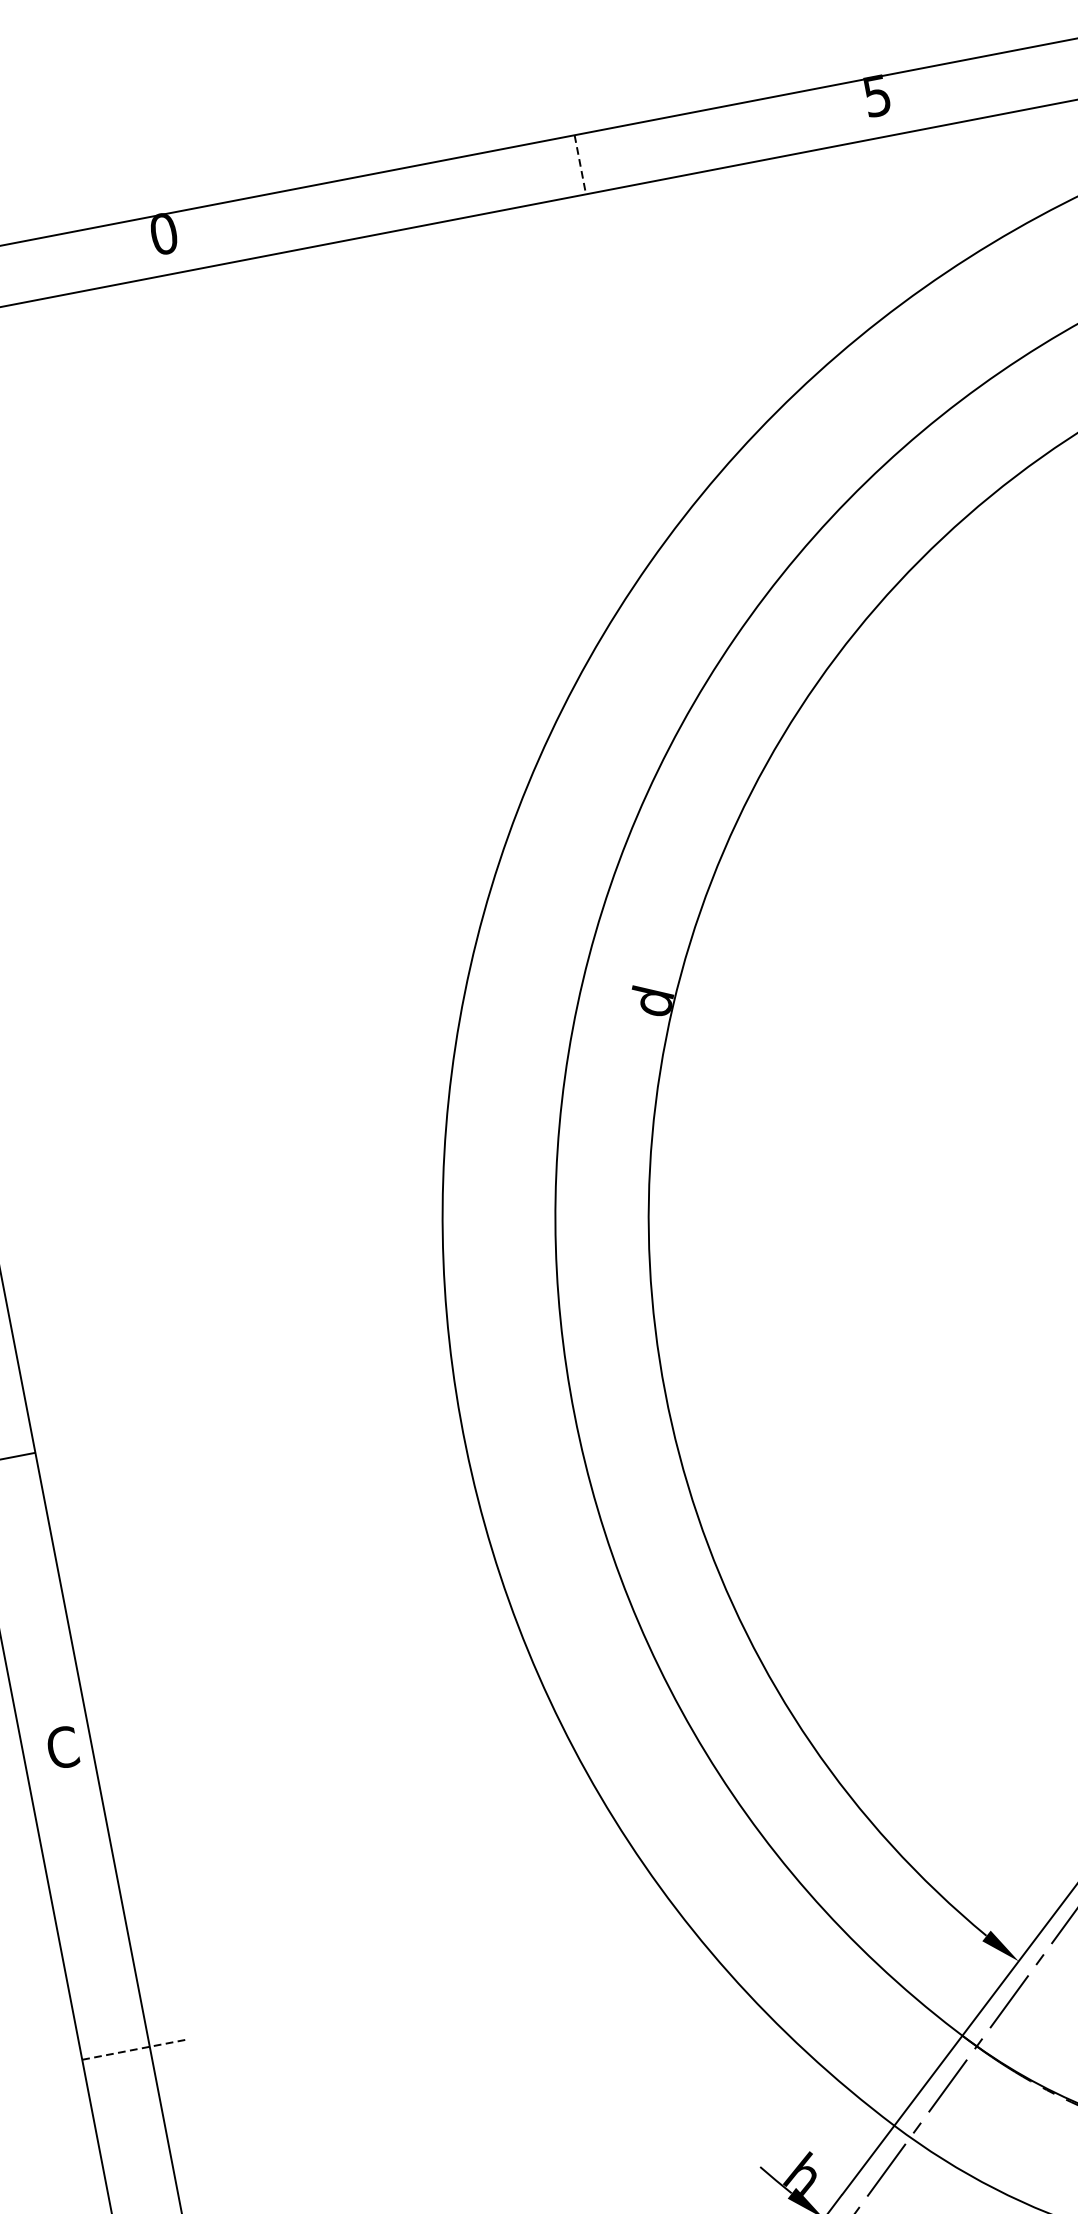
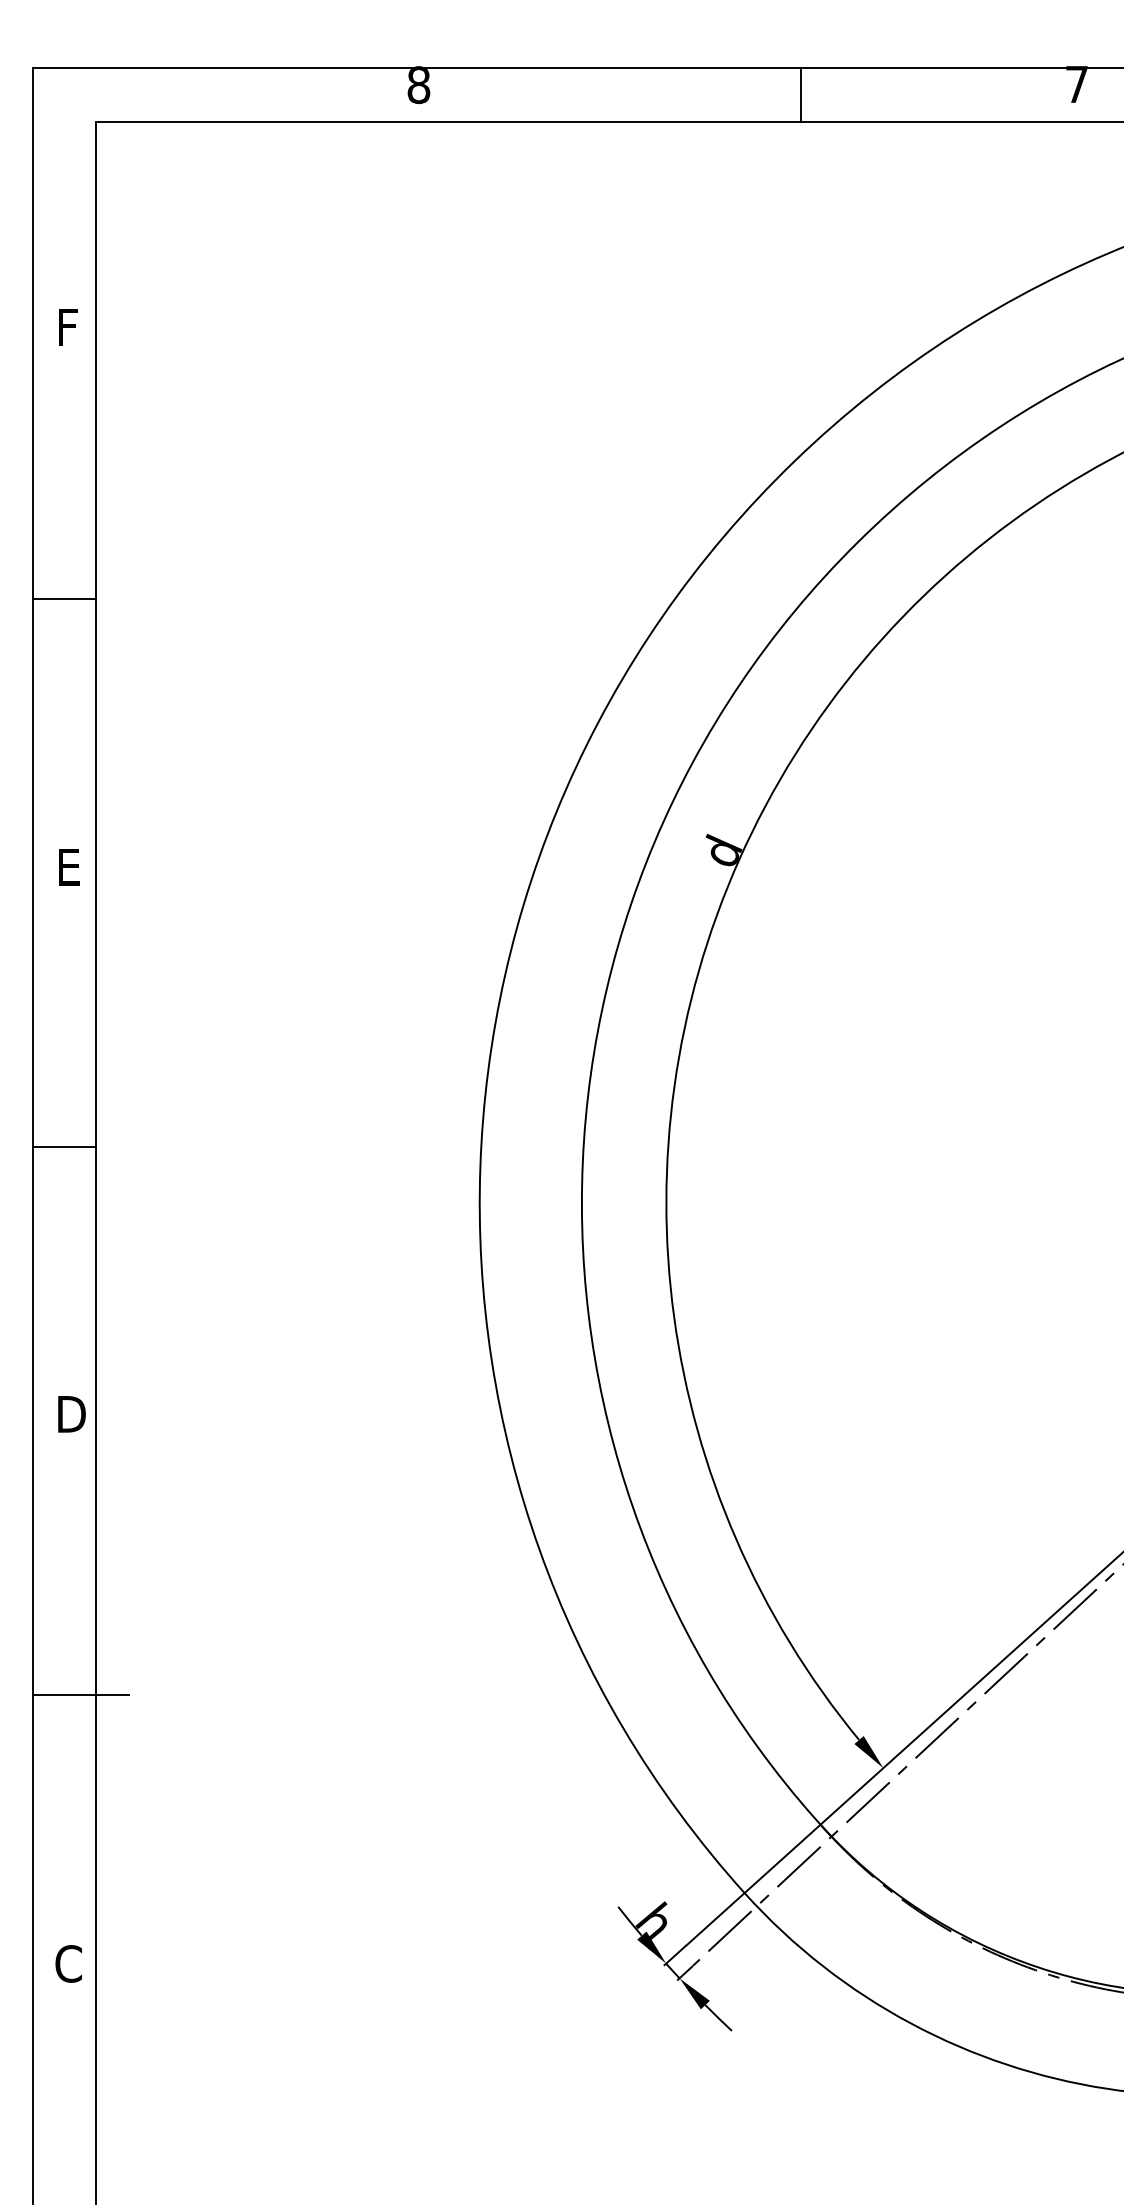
text: (876, 95) -> (1076, 84), 5 -> 7
line: (580, 165) -> (801, 95), dashed -> solid
text: (163, 233) -> (418, 84), 0 -> 8
text: (63, 1747) -> (70, 1414), C -> D
line: (135, 2049) -> (82, 1695), dashed -> solid

